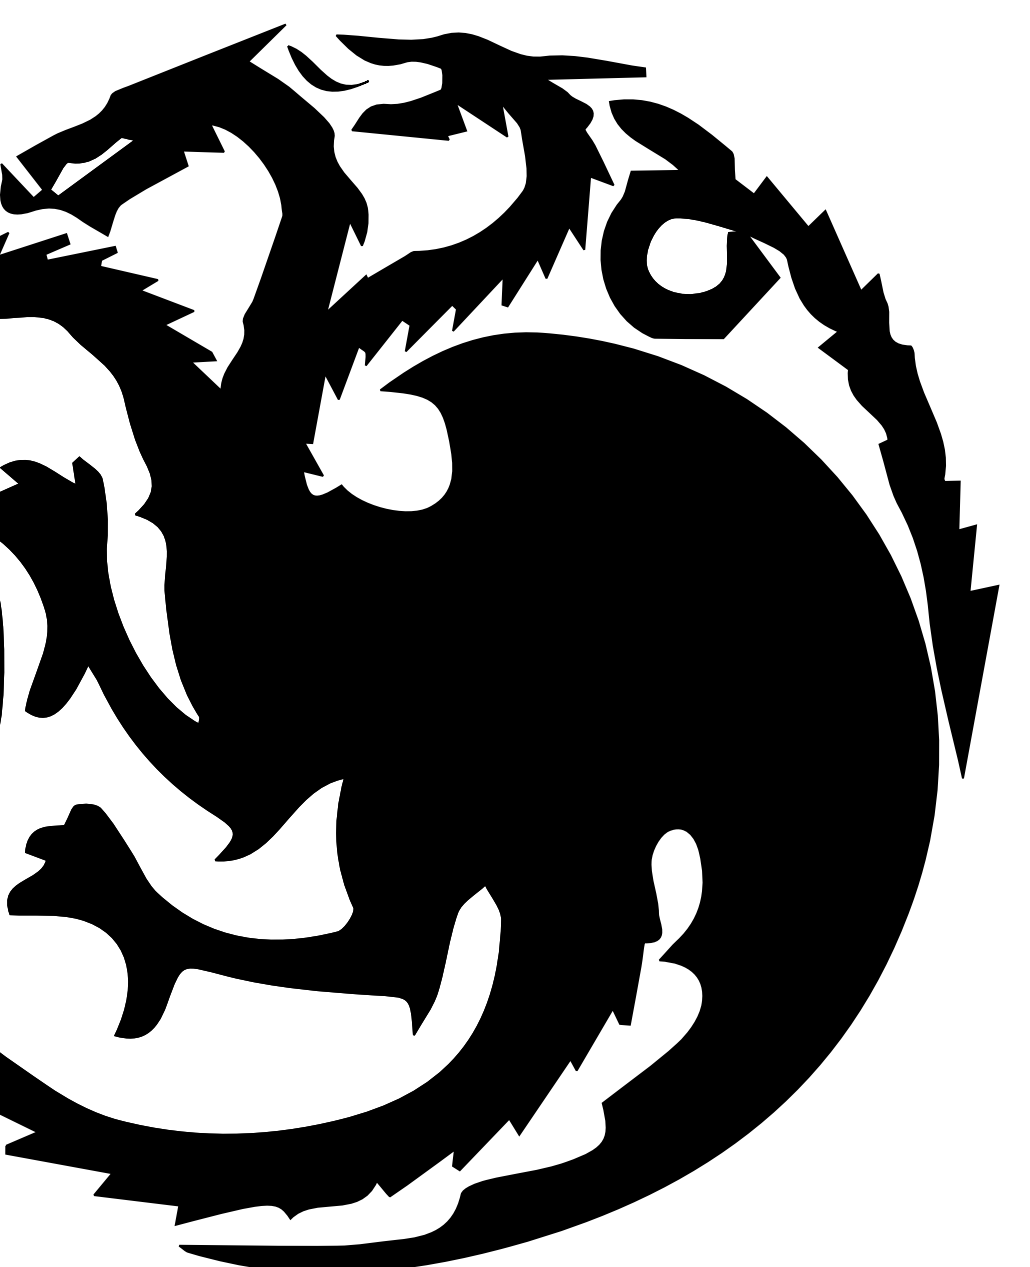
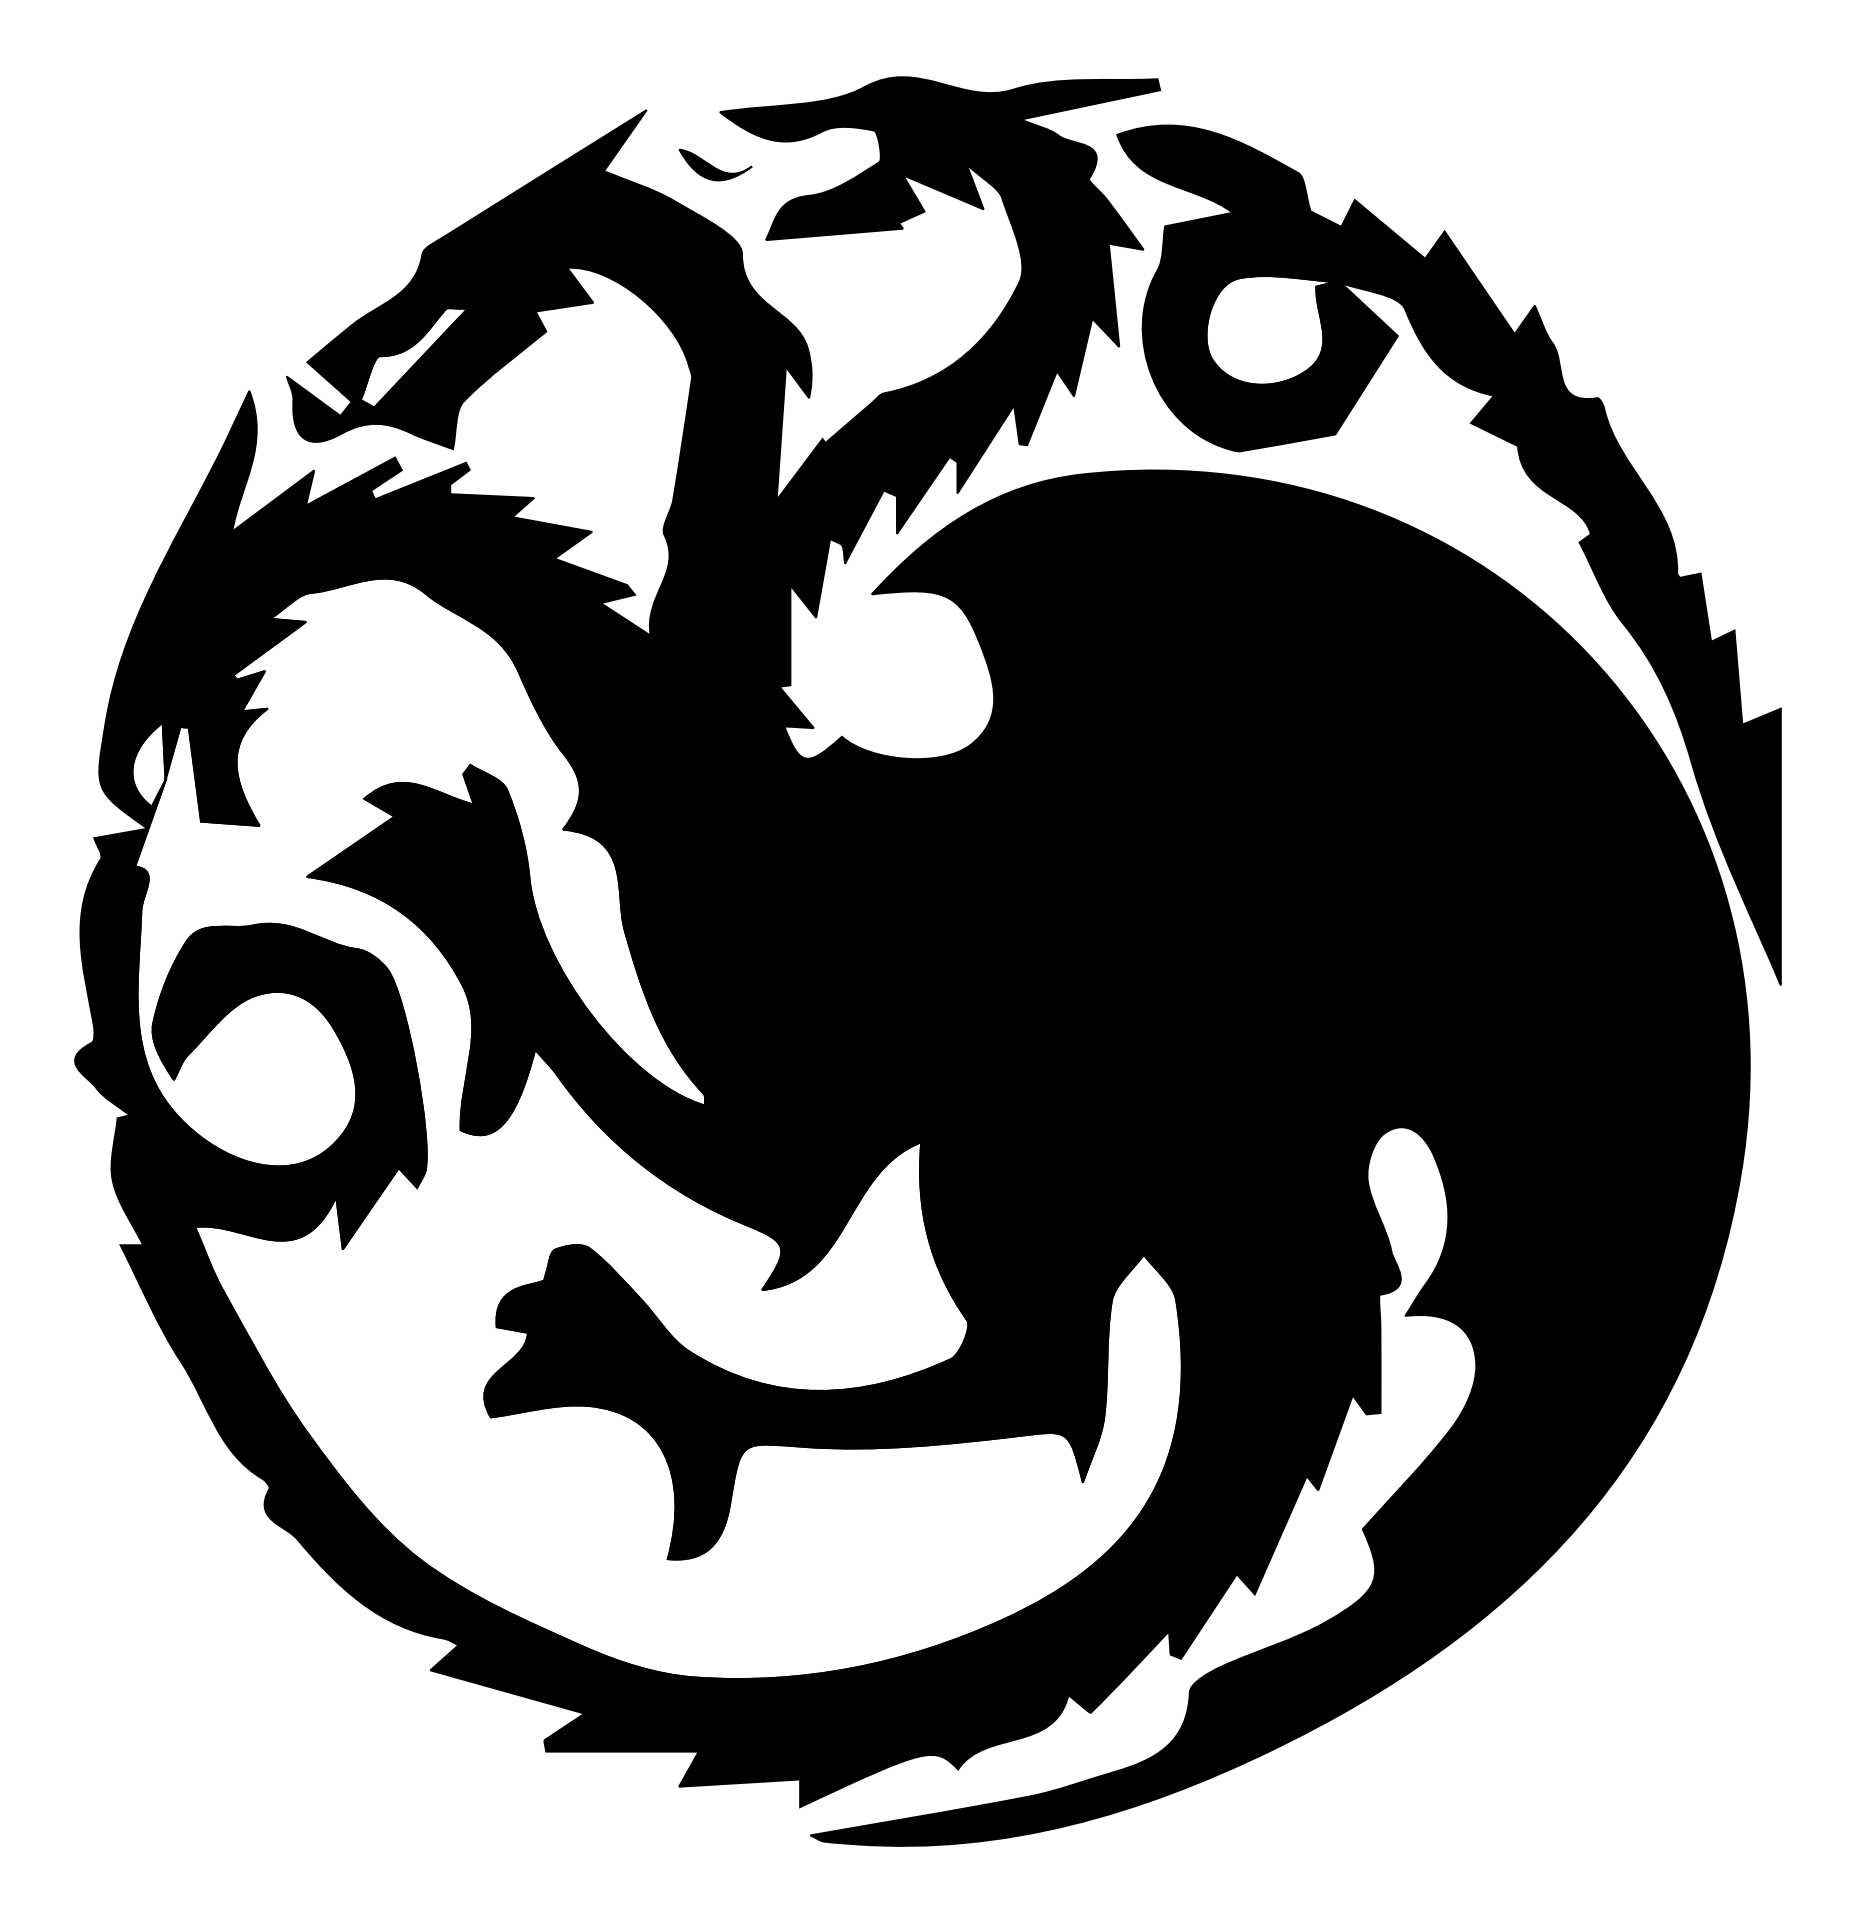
part: (326, 71) -> (715, 164), size x0.6

